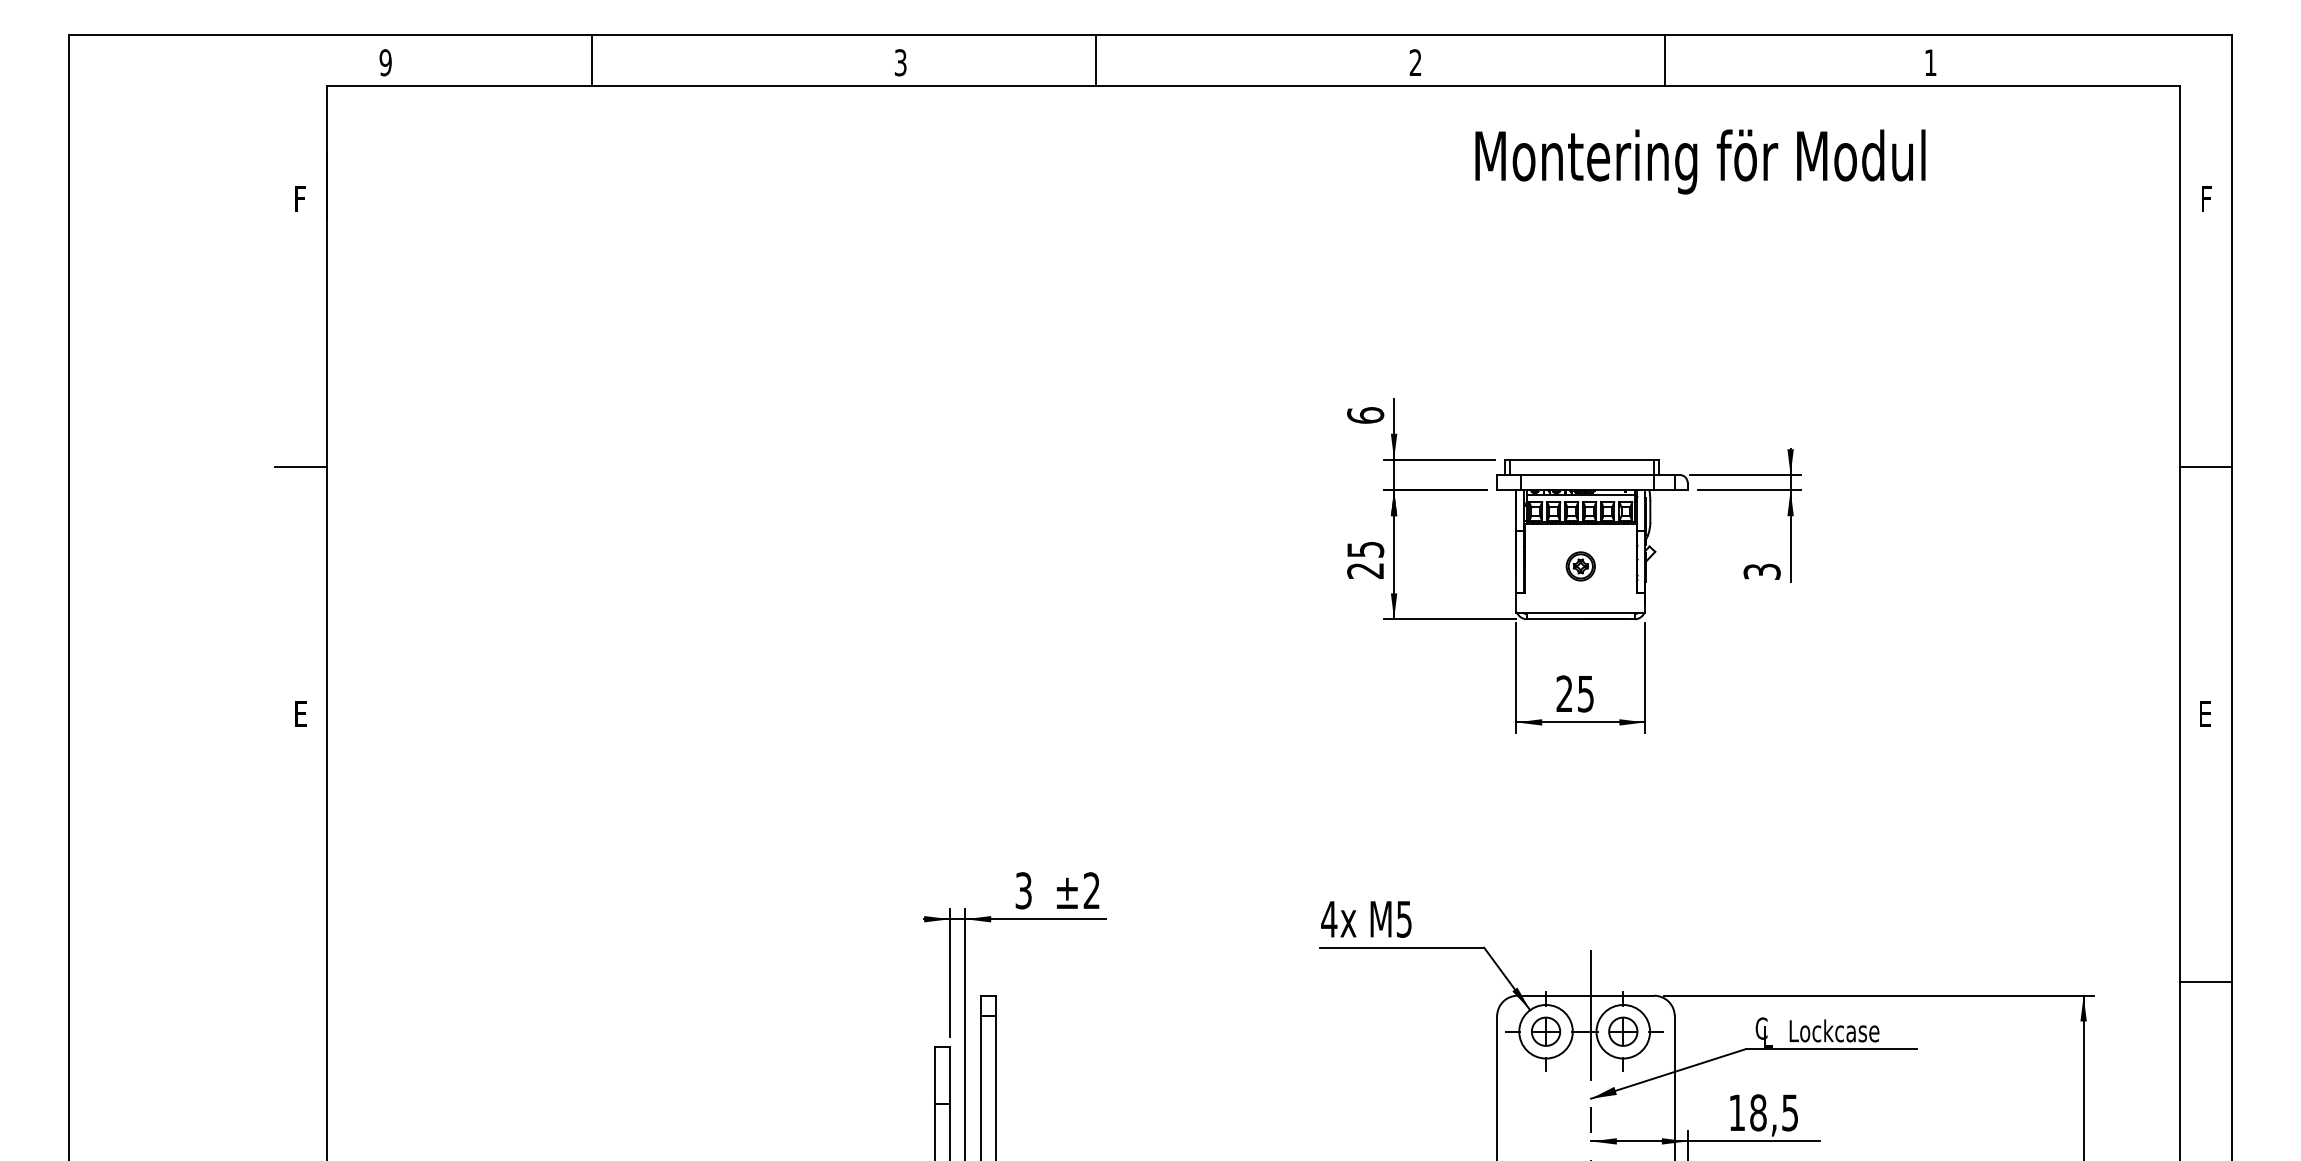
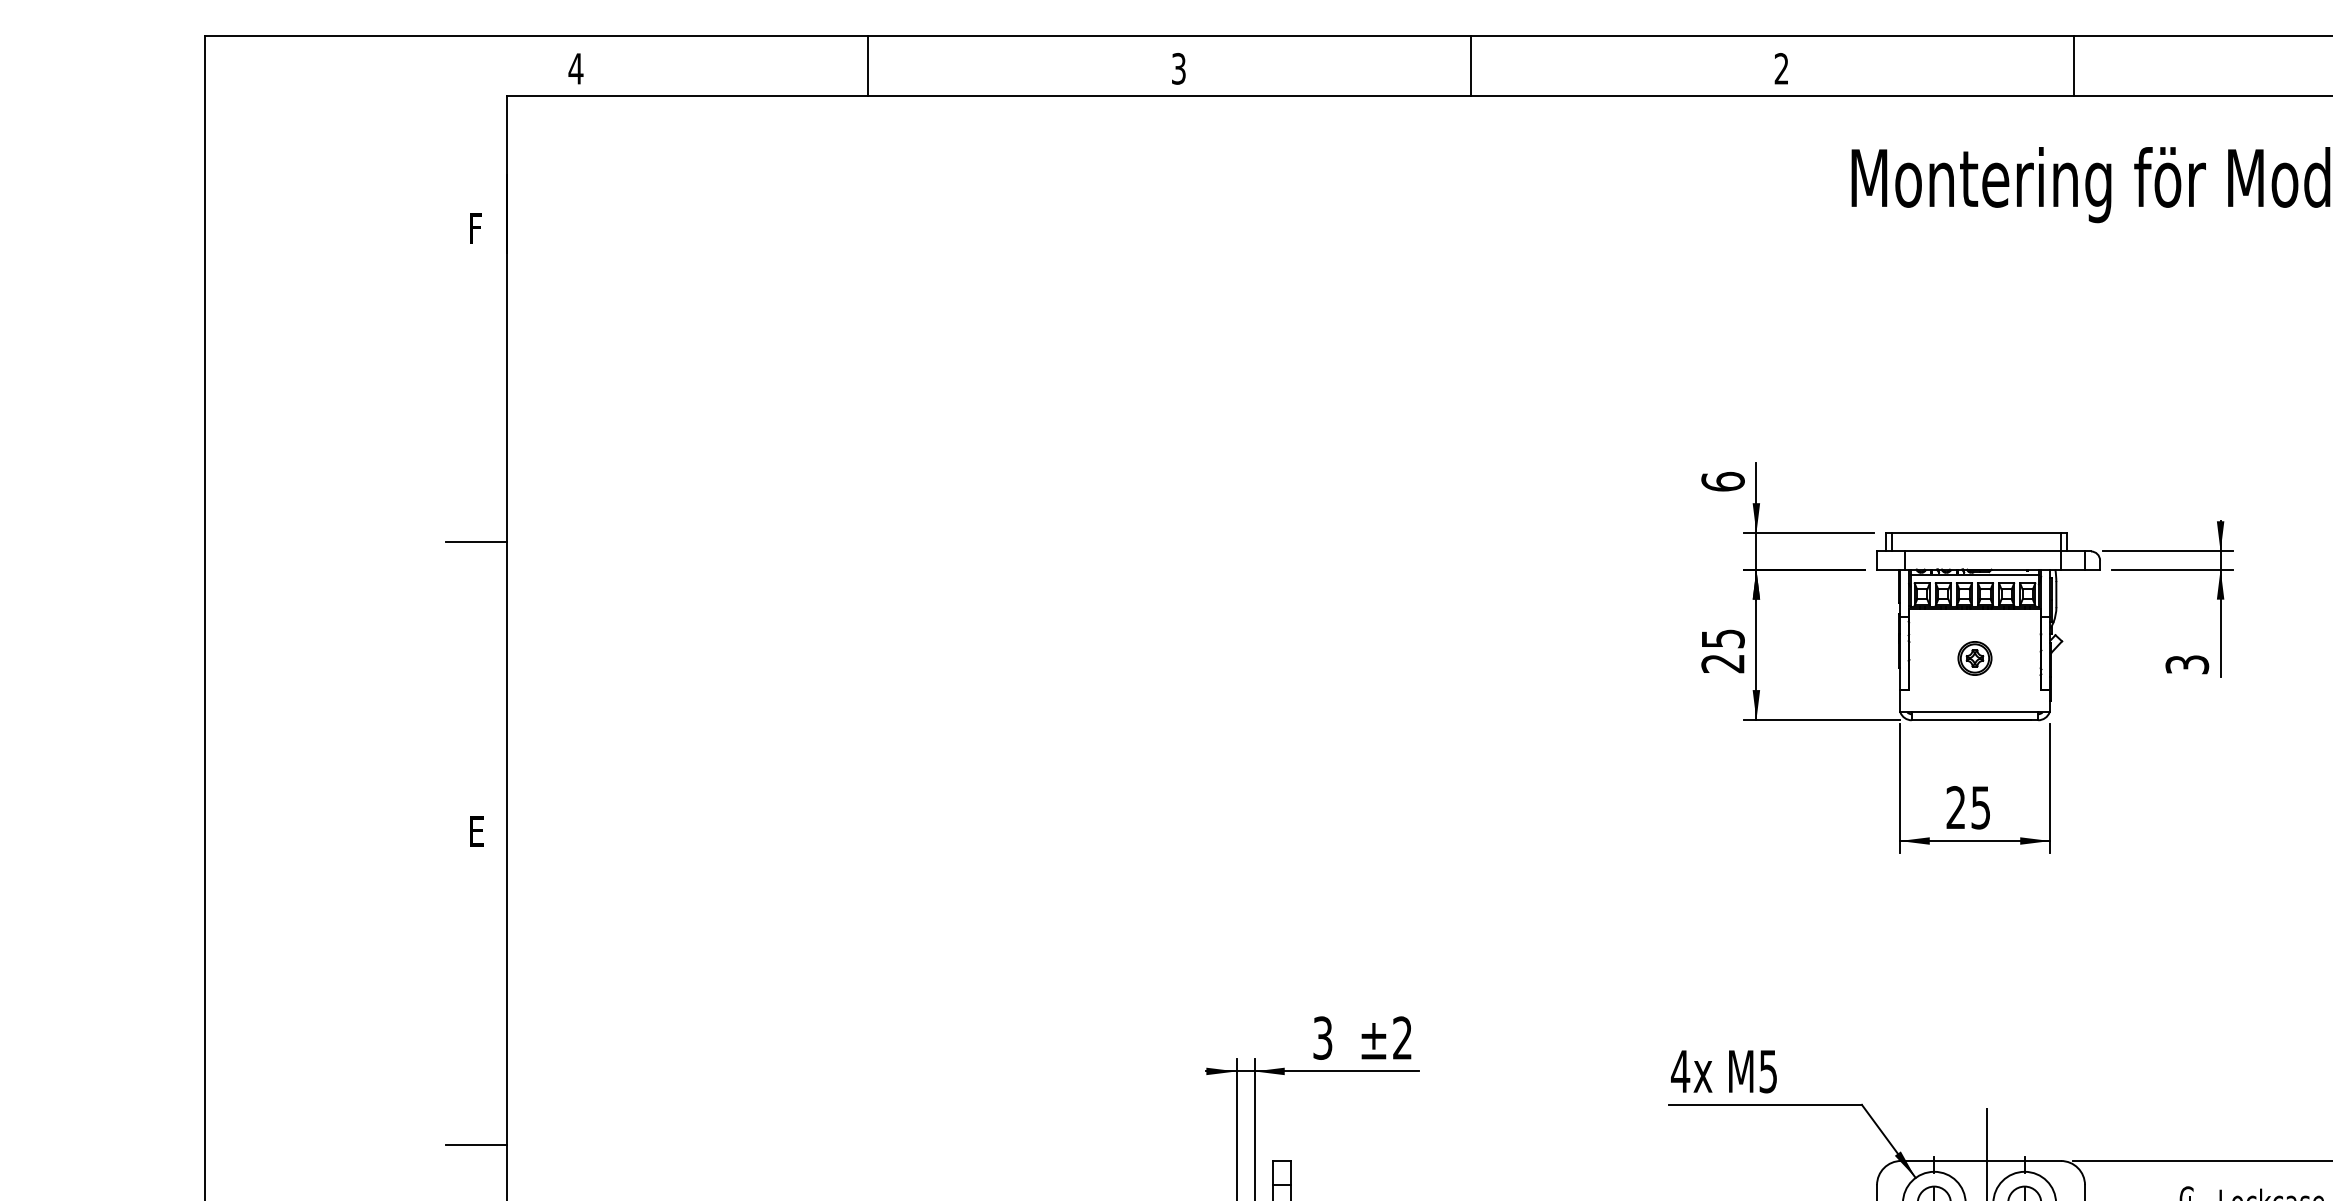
line: (591, 60) -> (868, 66), moved
line: (1095, 60) -> (1471, 66), moved
text: (385, 62) -> (575, 68), 9 -> 4
line: (300, 982) -> (476, 1145), added

